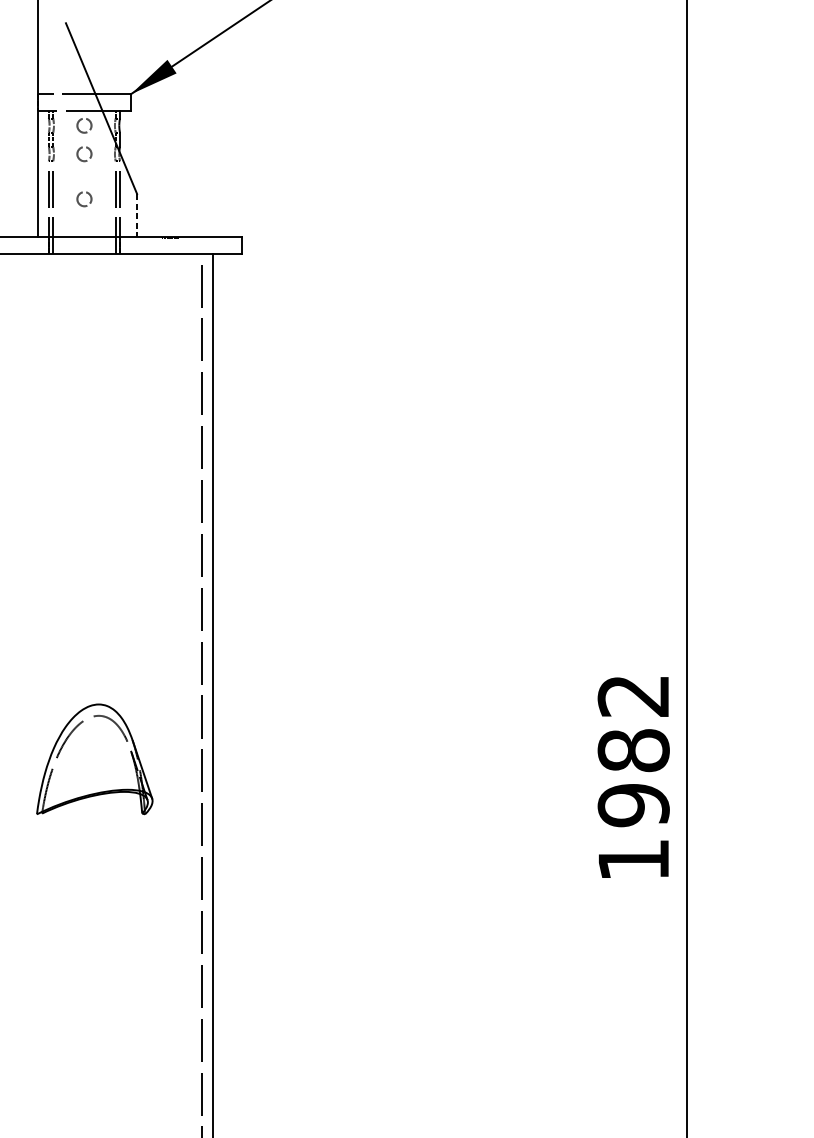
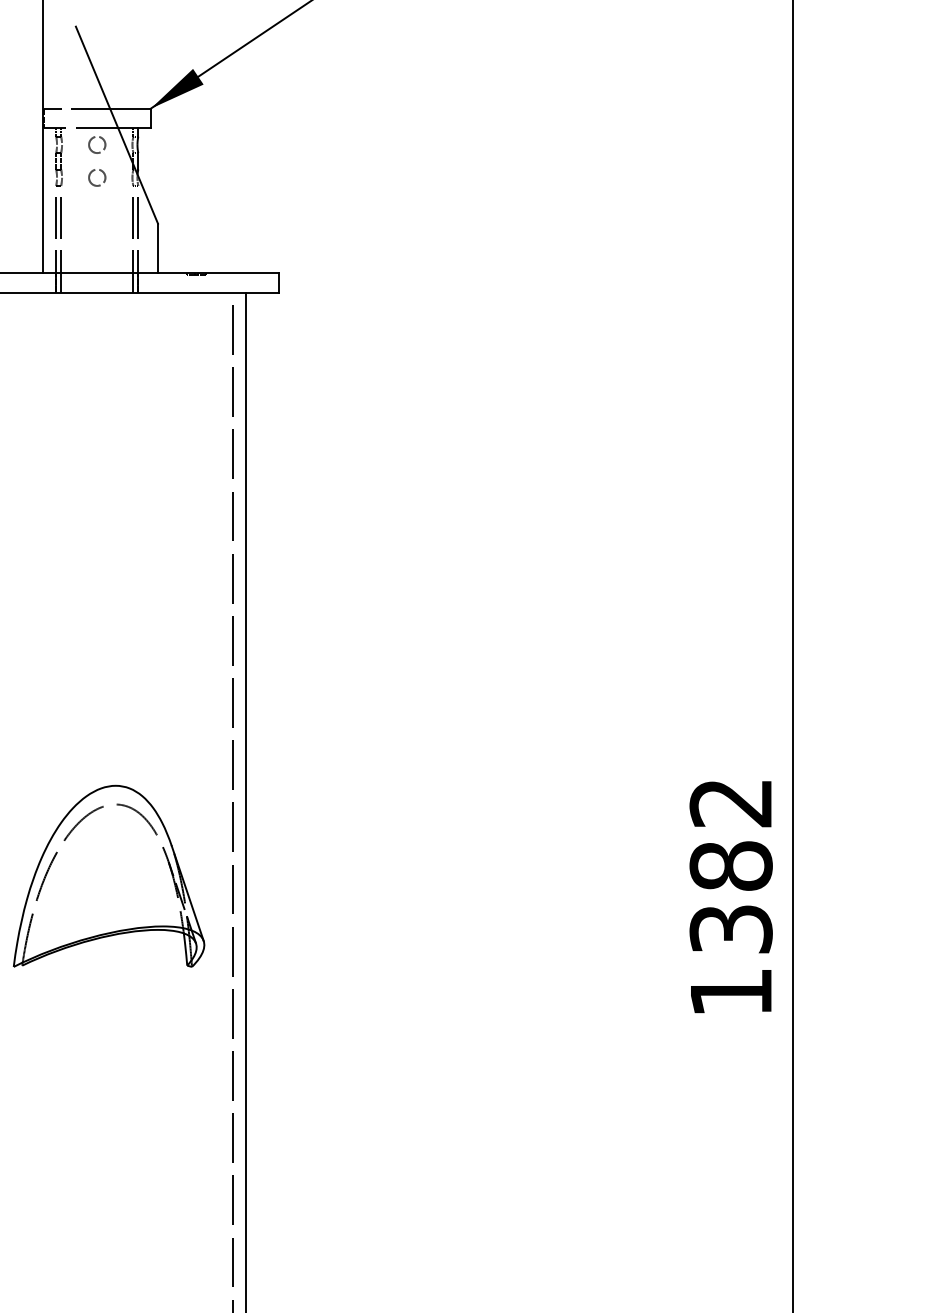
part: (87, 193) -> (100, 223), removed
line: (137, 215) -> (158, 248), dashed -> solid
part: (95, 758) -> (109, 875), size x1.43
text: (633, 805) -> (730, 929), 1982 -> 1382

